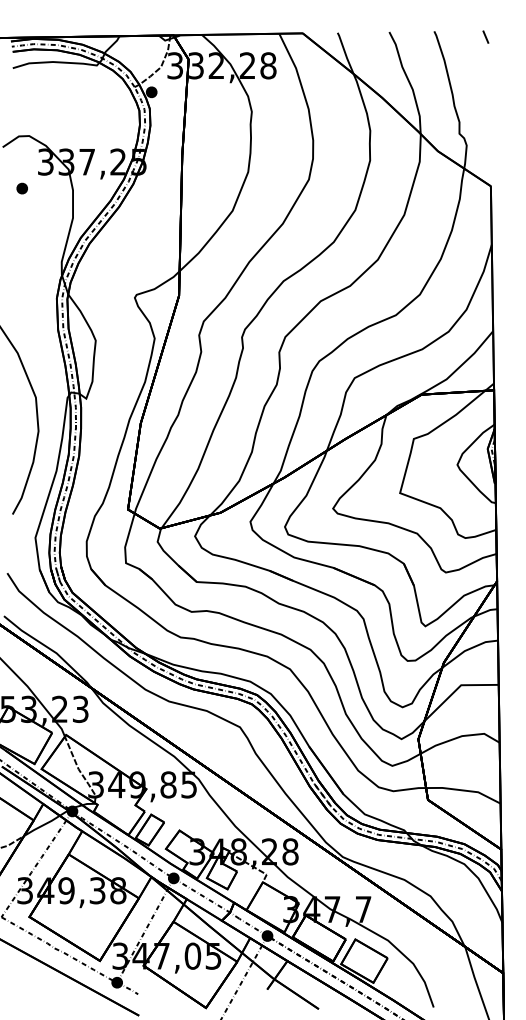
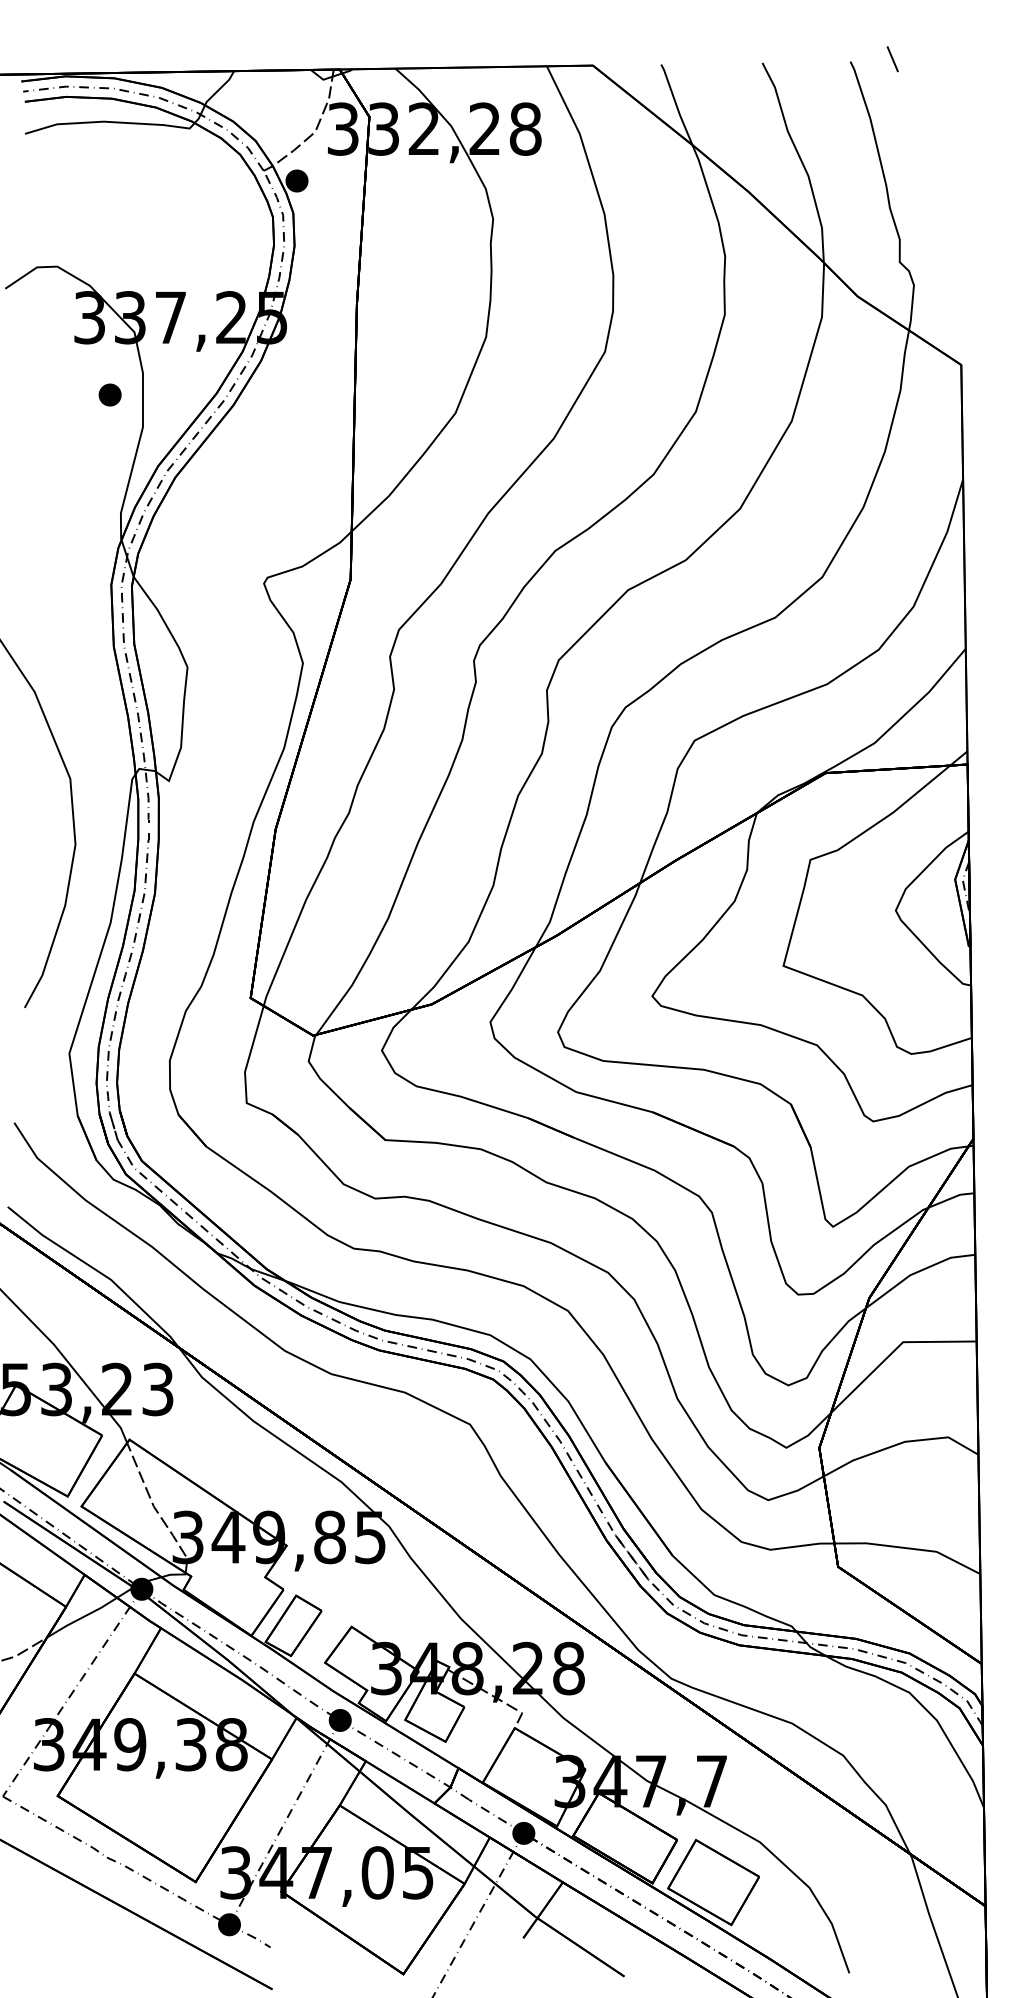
line: (485, 36) -> (891, 57), moved
part: (21, 188) -> (108, 394), moved

